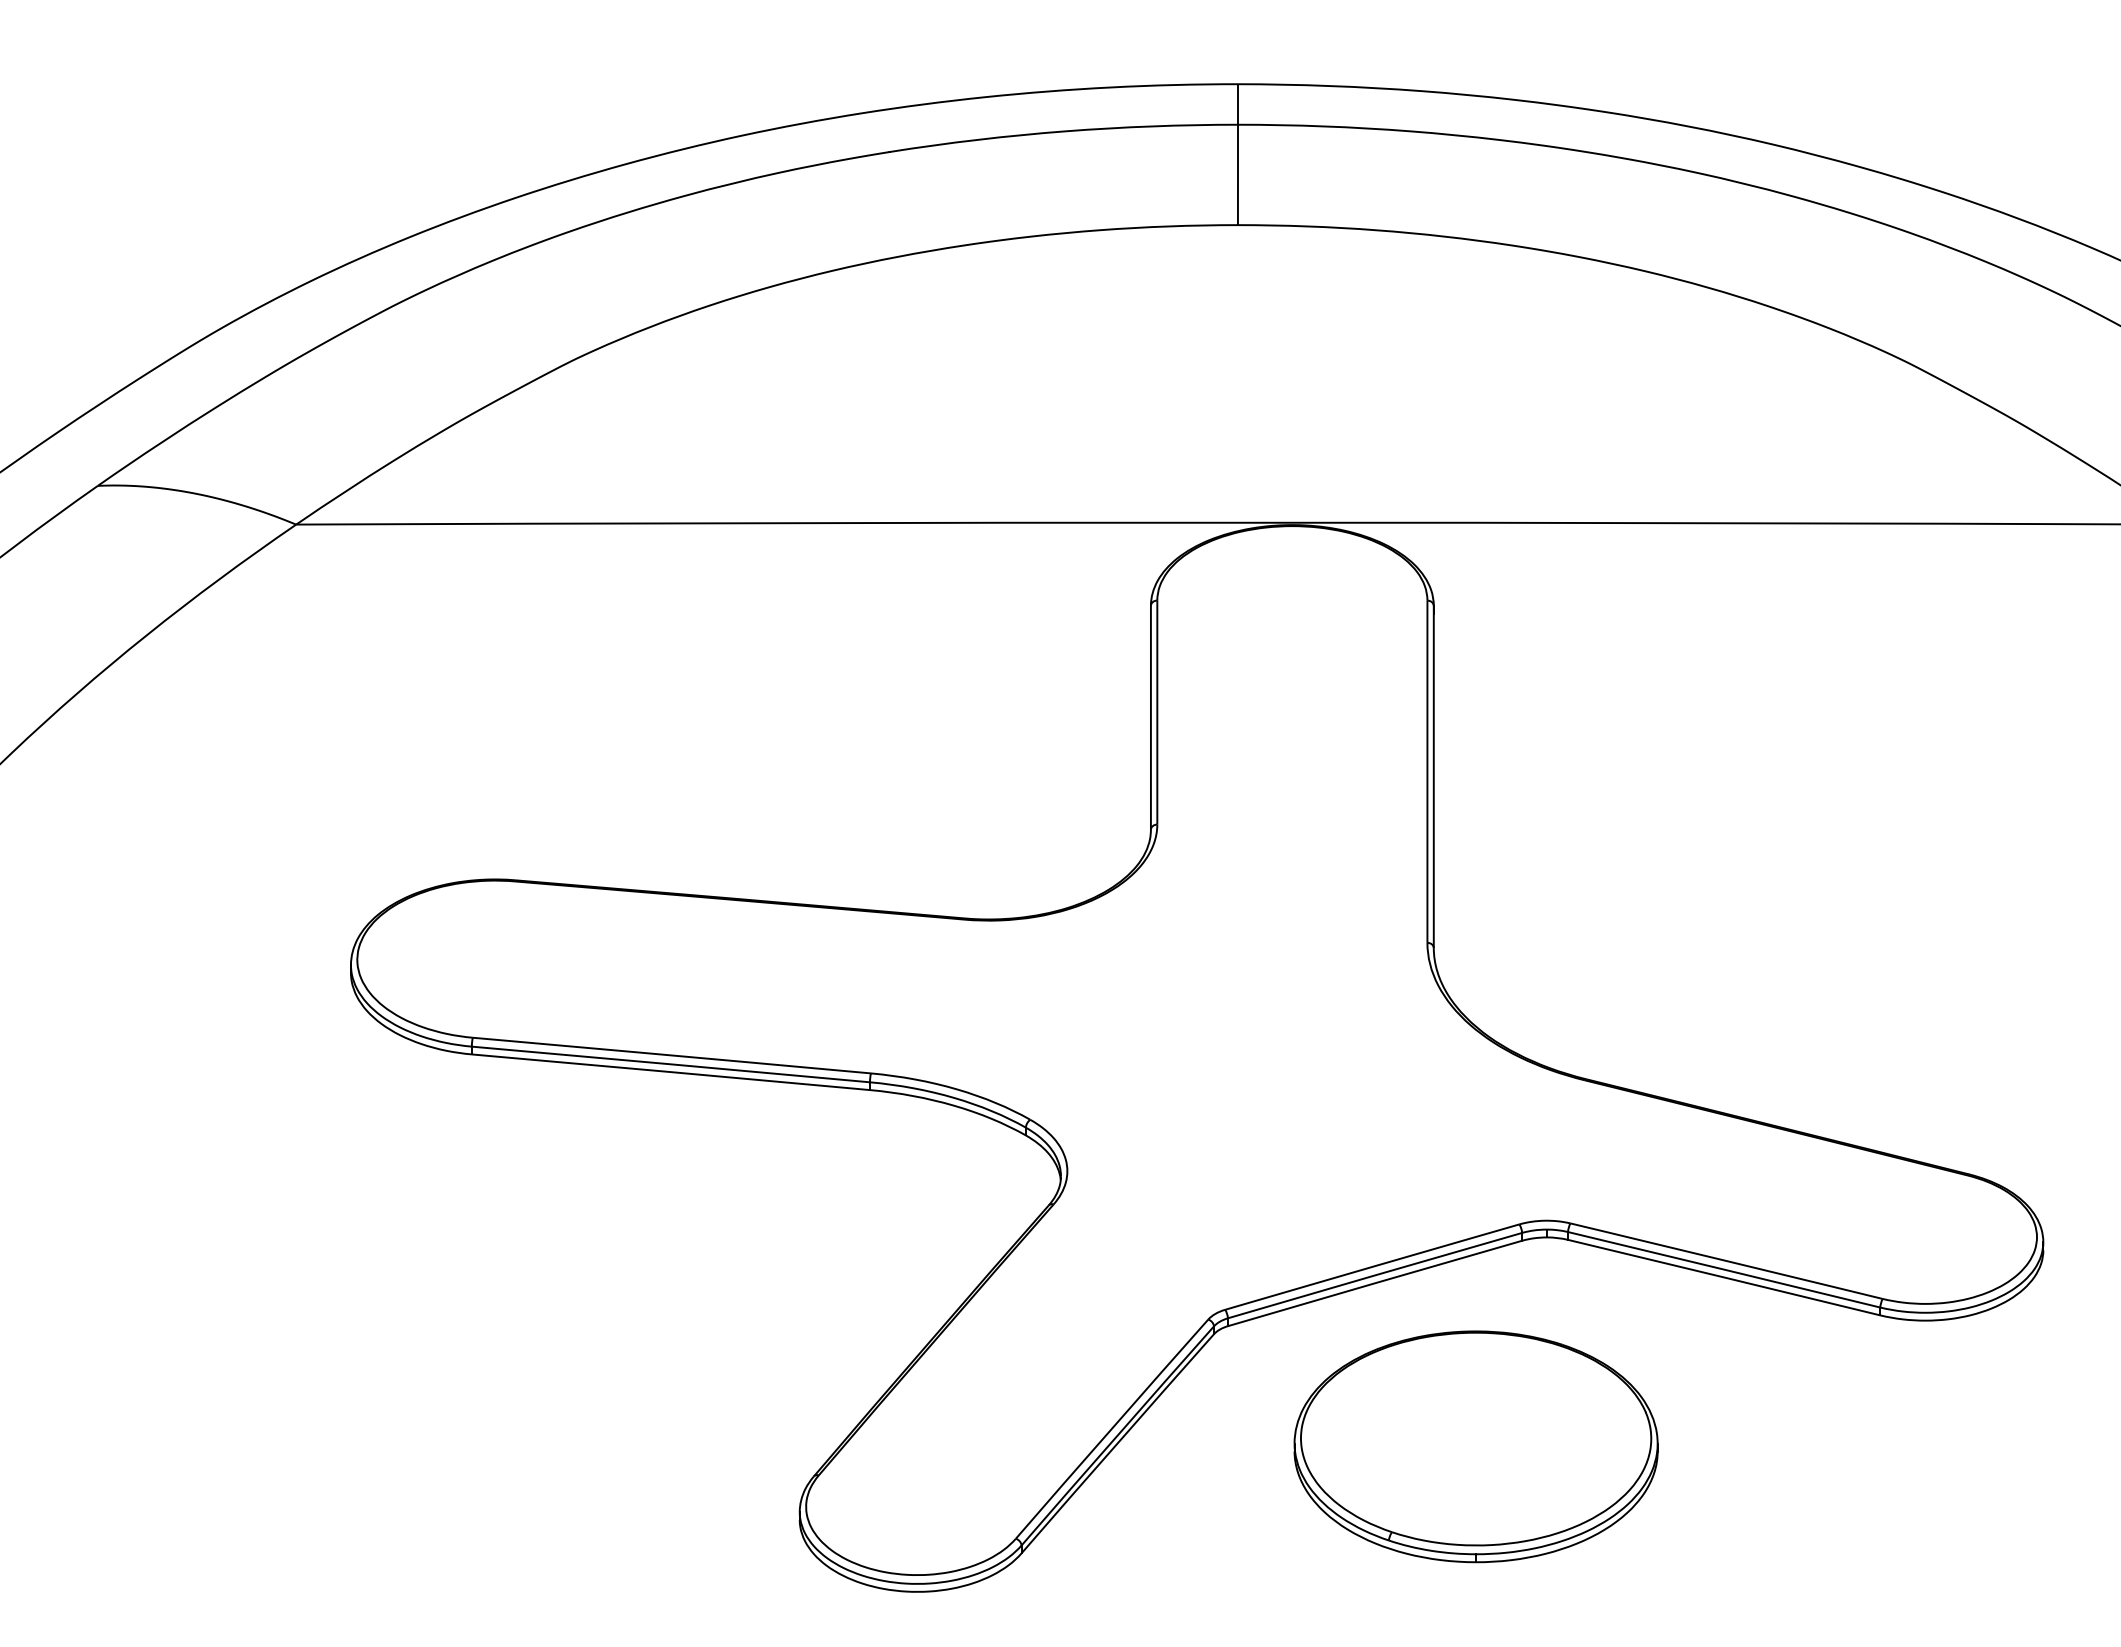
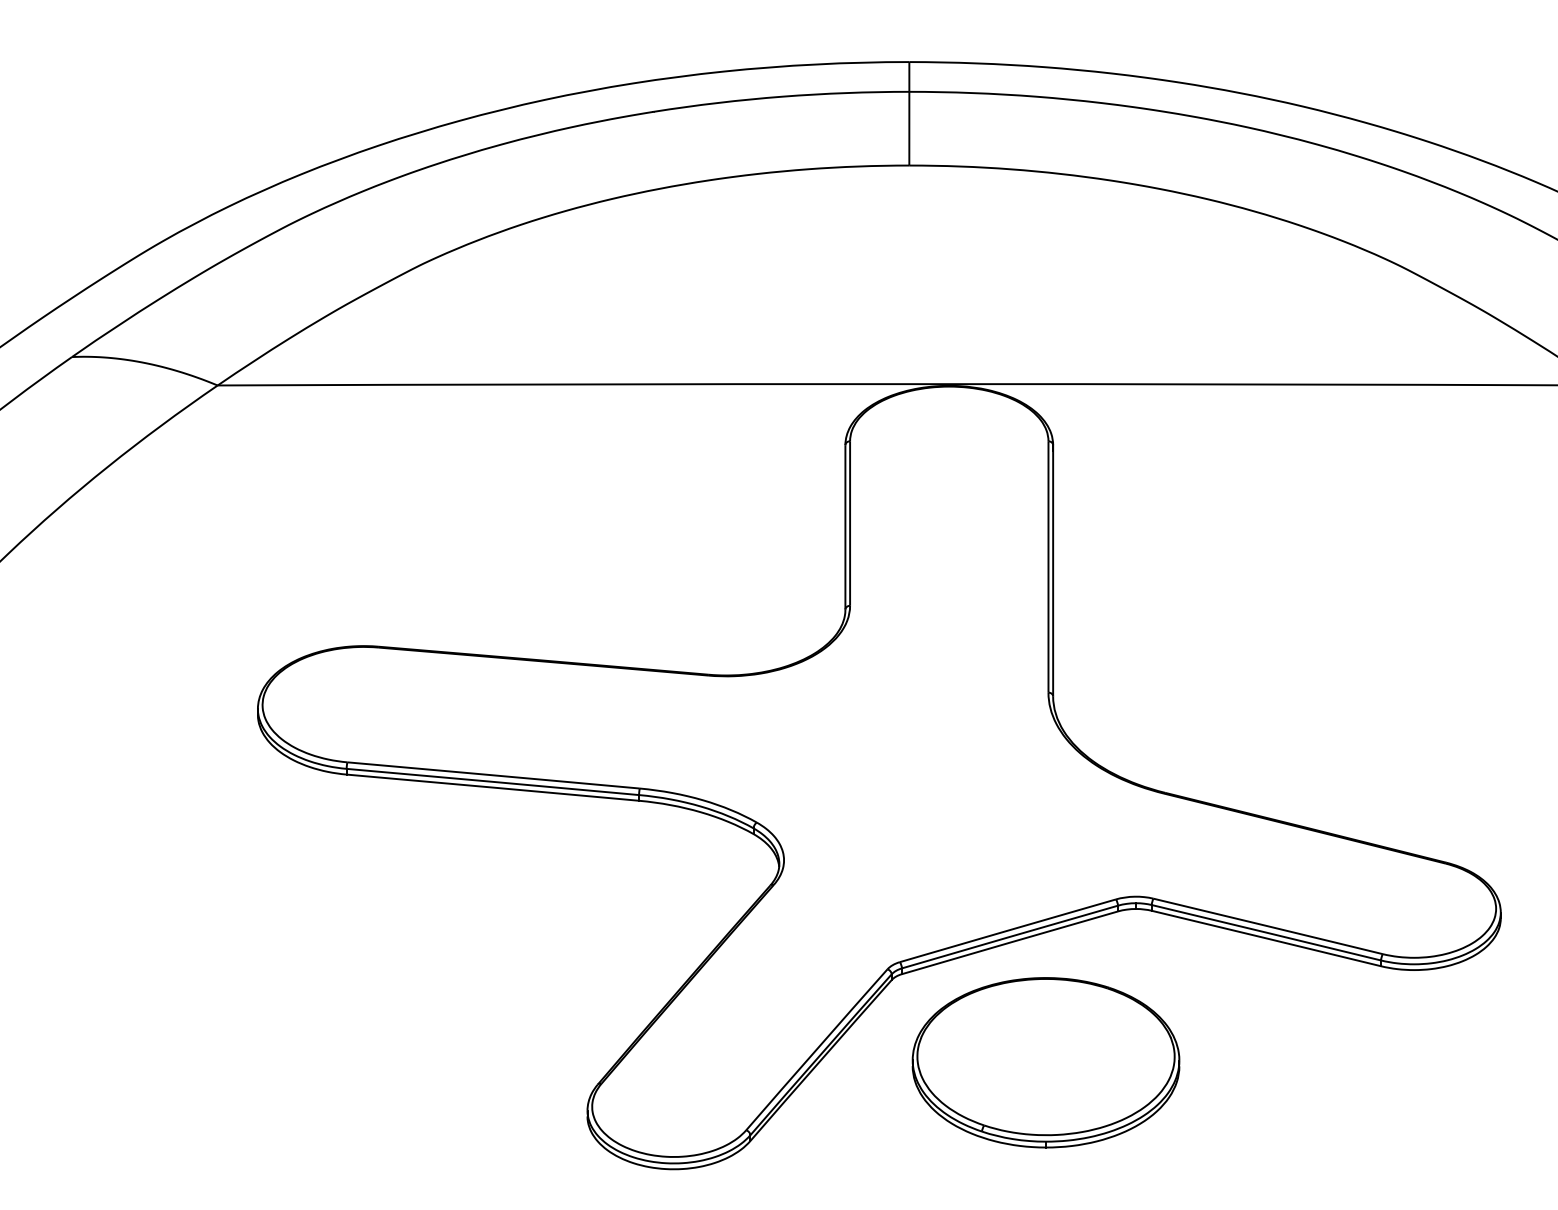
part: (1475, 1446) -> (1045, 1062), moved

